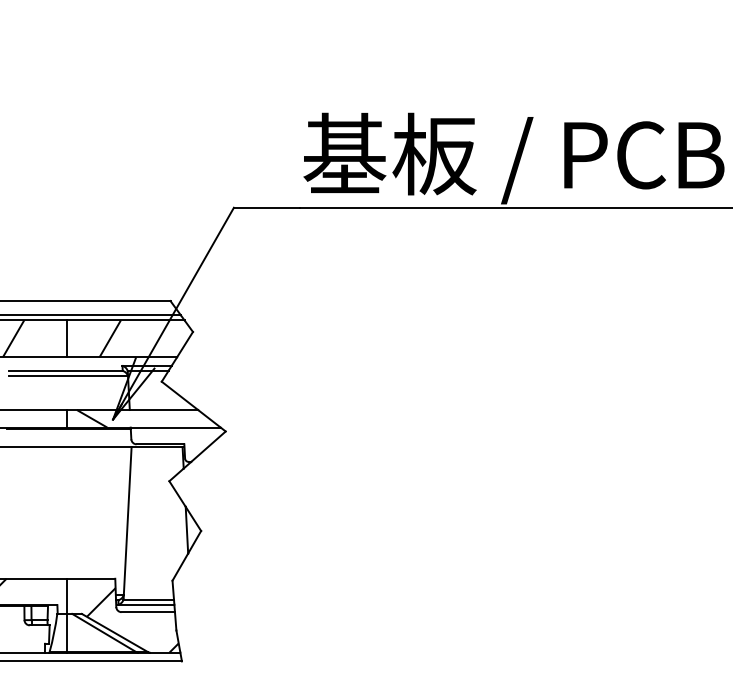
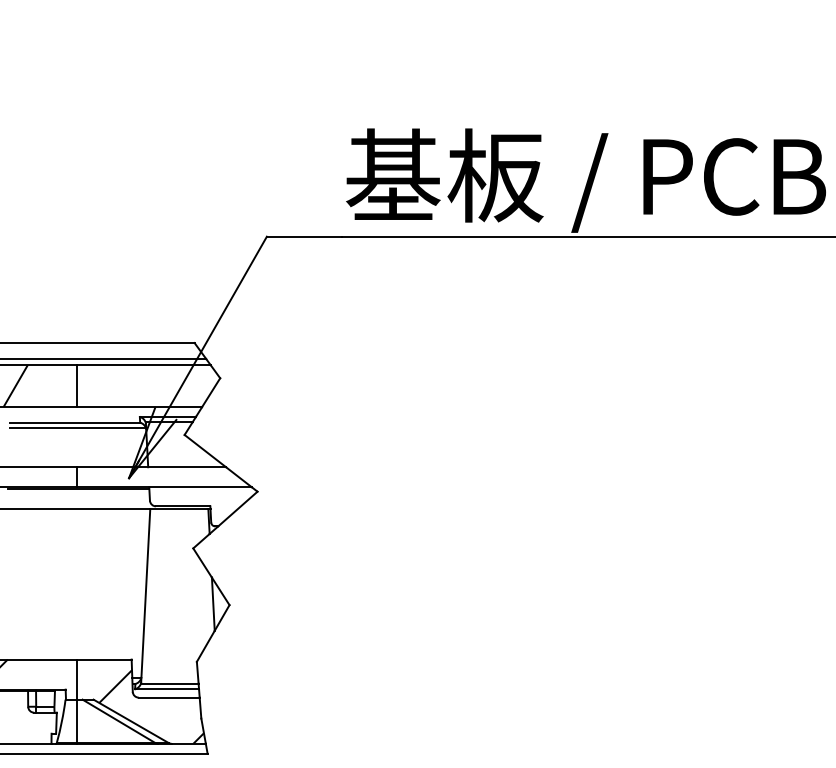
hatch: (109, 339) -> (125, 386), removed
hatch: (91, 419) -> (104, 477), removed

